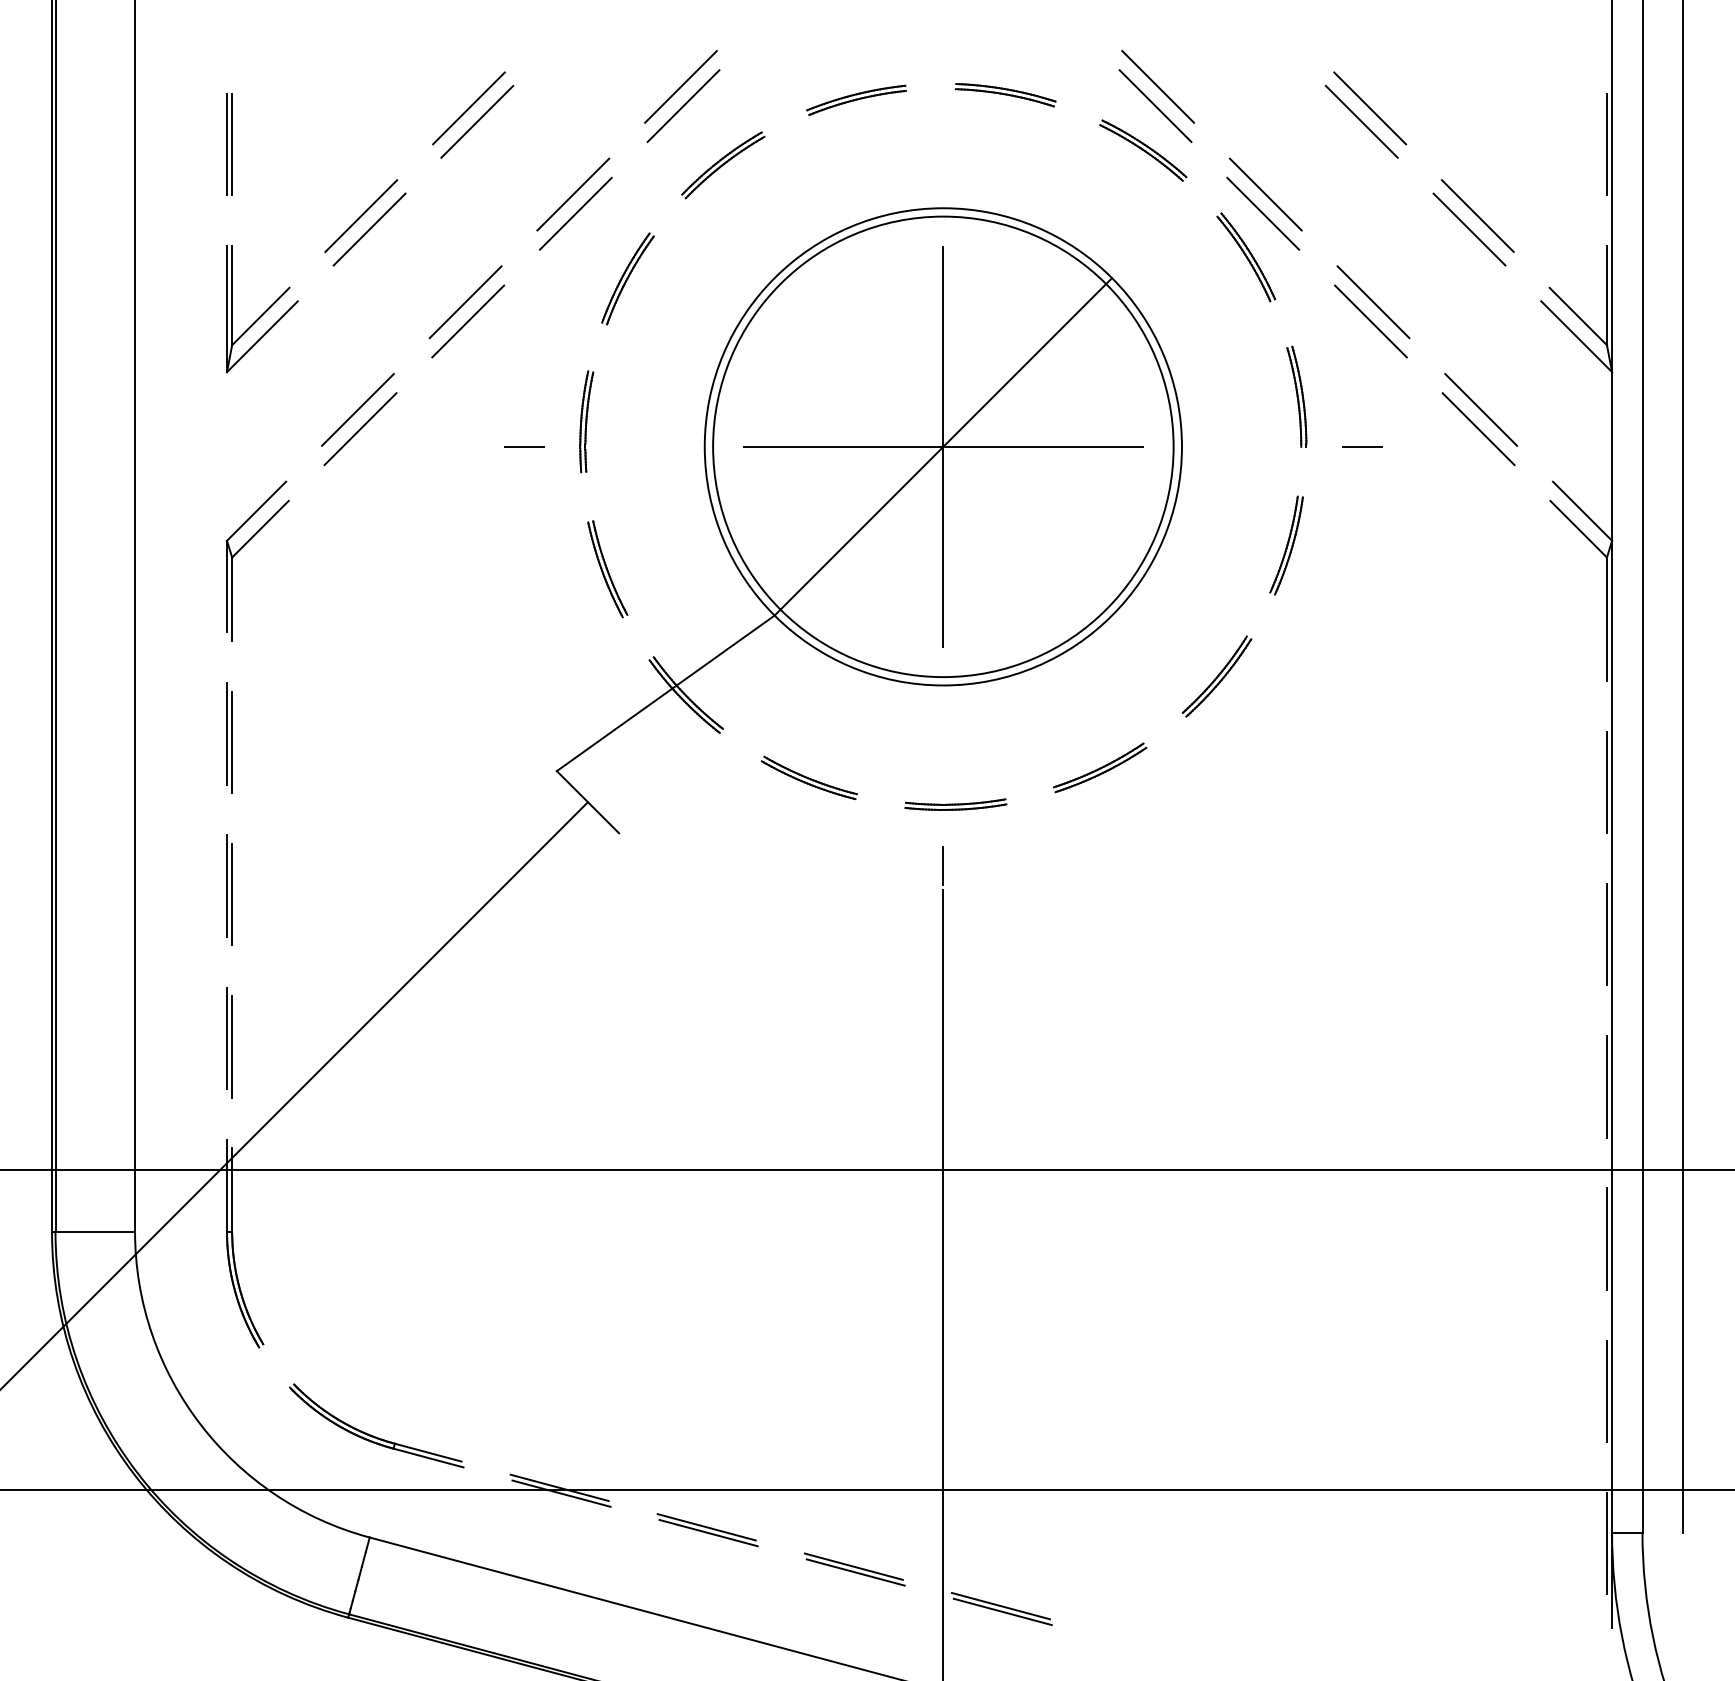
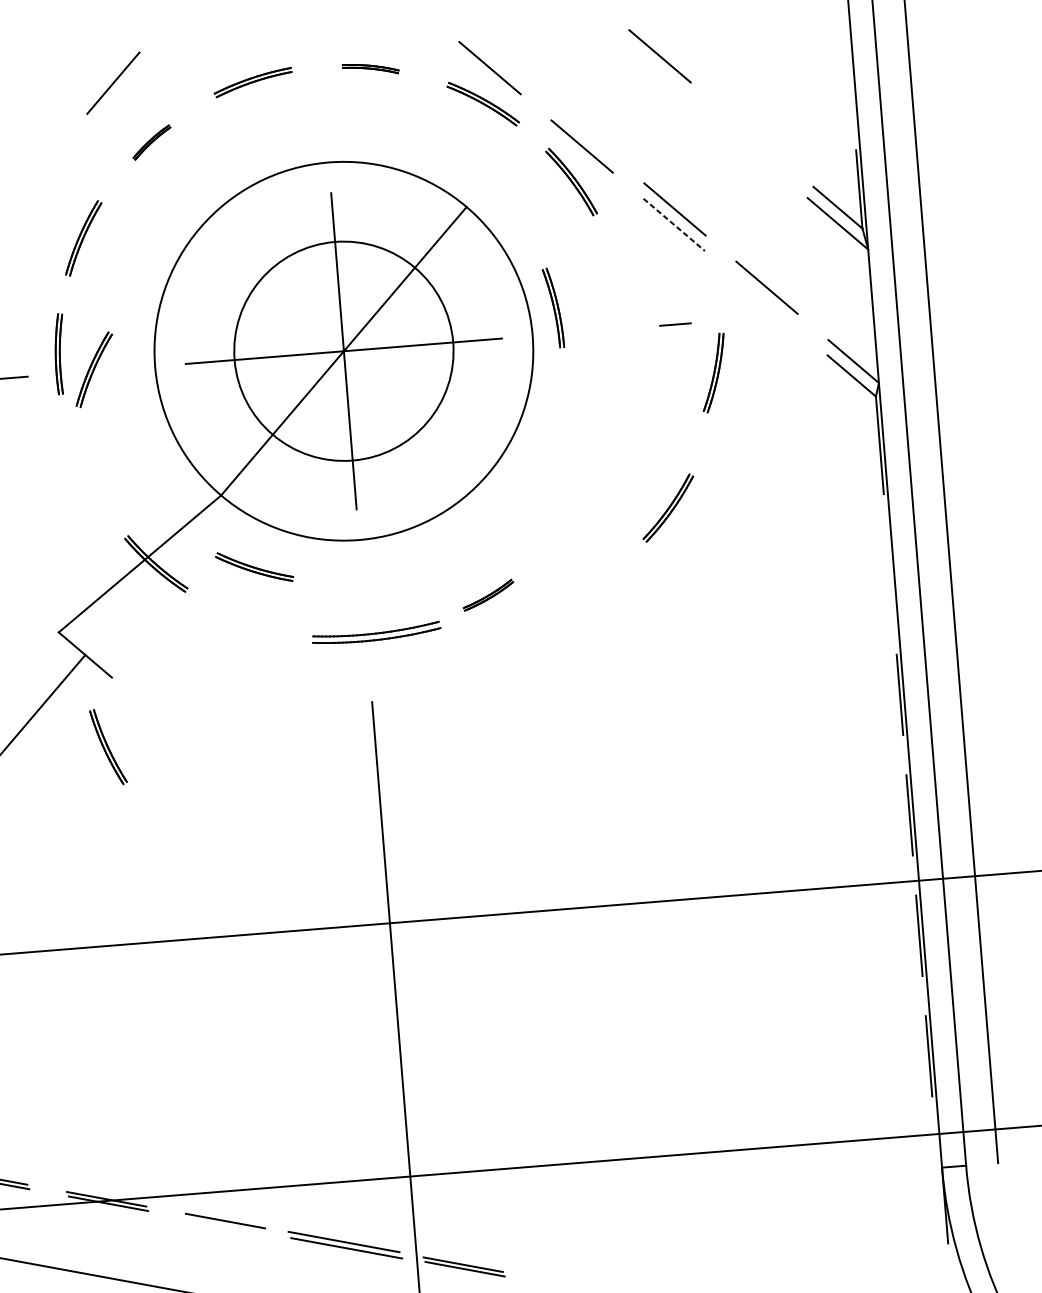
line: (1158, 86) -> (491, 52), removed
part: (1005, 95) -> (370, 69), size x0.7
line: (683, 106) -> (116, 98), removed
line: (1361, 121) -> (654, 67), removed
line: (1606, 144) -> (849, 69), removed
part: (723, 165) -> (152, 142), size x0.6
line: (573, 194) -> (35, 175), removed
line: (1265, 194) -> (582, 131), removed
line: (575, 213) -> (38, 190), removed
line: (1477, 215) -> (751, 134), removed
line: (1469, 229) -> (746, 145), removed
line: (1370, 321) -> (673, 224), solid -> dashed
part: (1296, 396) -> (553, 307), moved
line: (1478, 429) -> (766, 303), removed
part: (627, 444) -> (93, 369), added
circle: (943, 446) -> (344, 350), size x0.6
part: (1286, 545) -> (713, 372), moved
part: (607, 569) -> (108, 747), moved
part: (1216, 676) -> (667, 508), moved
part: (1100, 767) -> (488, 594), size x0.7
part: (808, 777) -> (253, 566), moved
line: (1606, 782) -> (889, 574), removed
part: (955, 804) -> (376, 633), size x1.6
line: (943, 865) -> (370, 682), removed
line: (708, 1532) -> (227, 1225), removed
line: (1606, 1543) -> (938, 1176), removed
part: (854, 1569) -> (345, 1245), size x1.4

